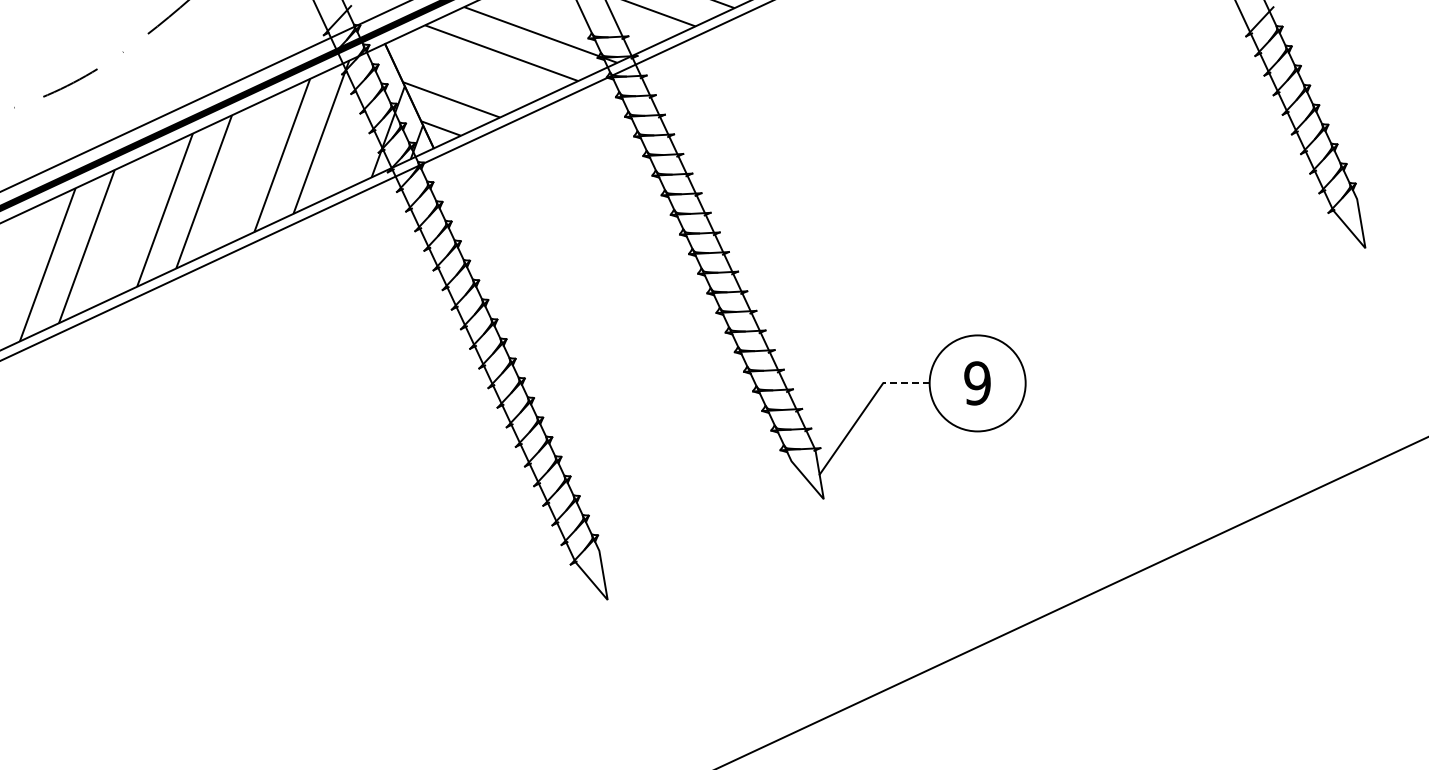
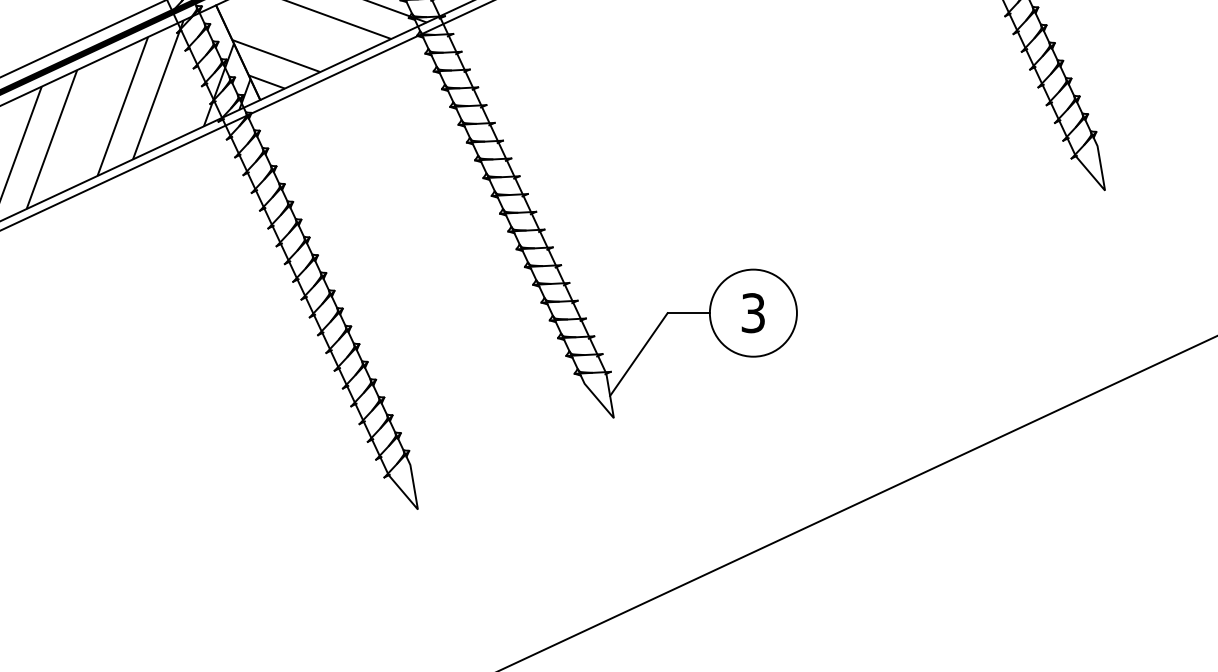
line: (905, 383) -> (687, 313), dashed -> solid
text: (977, 383) -> (753, 313), 9 -> 3

